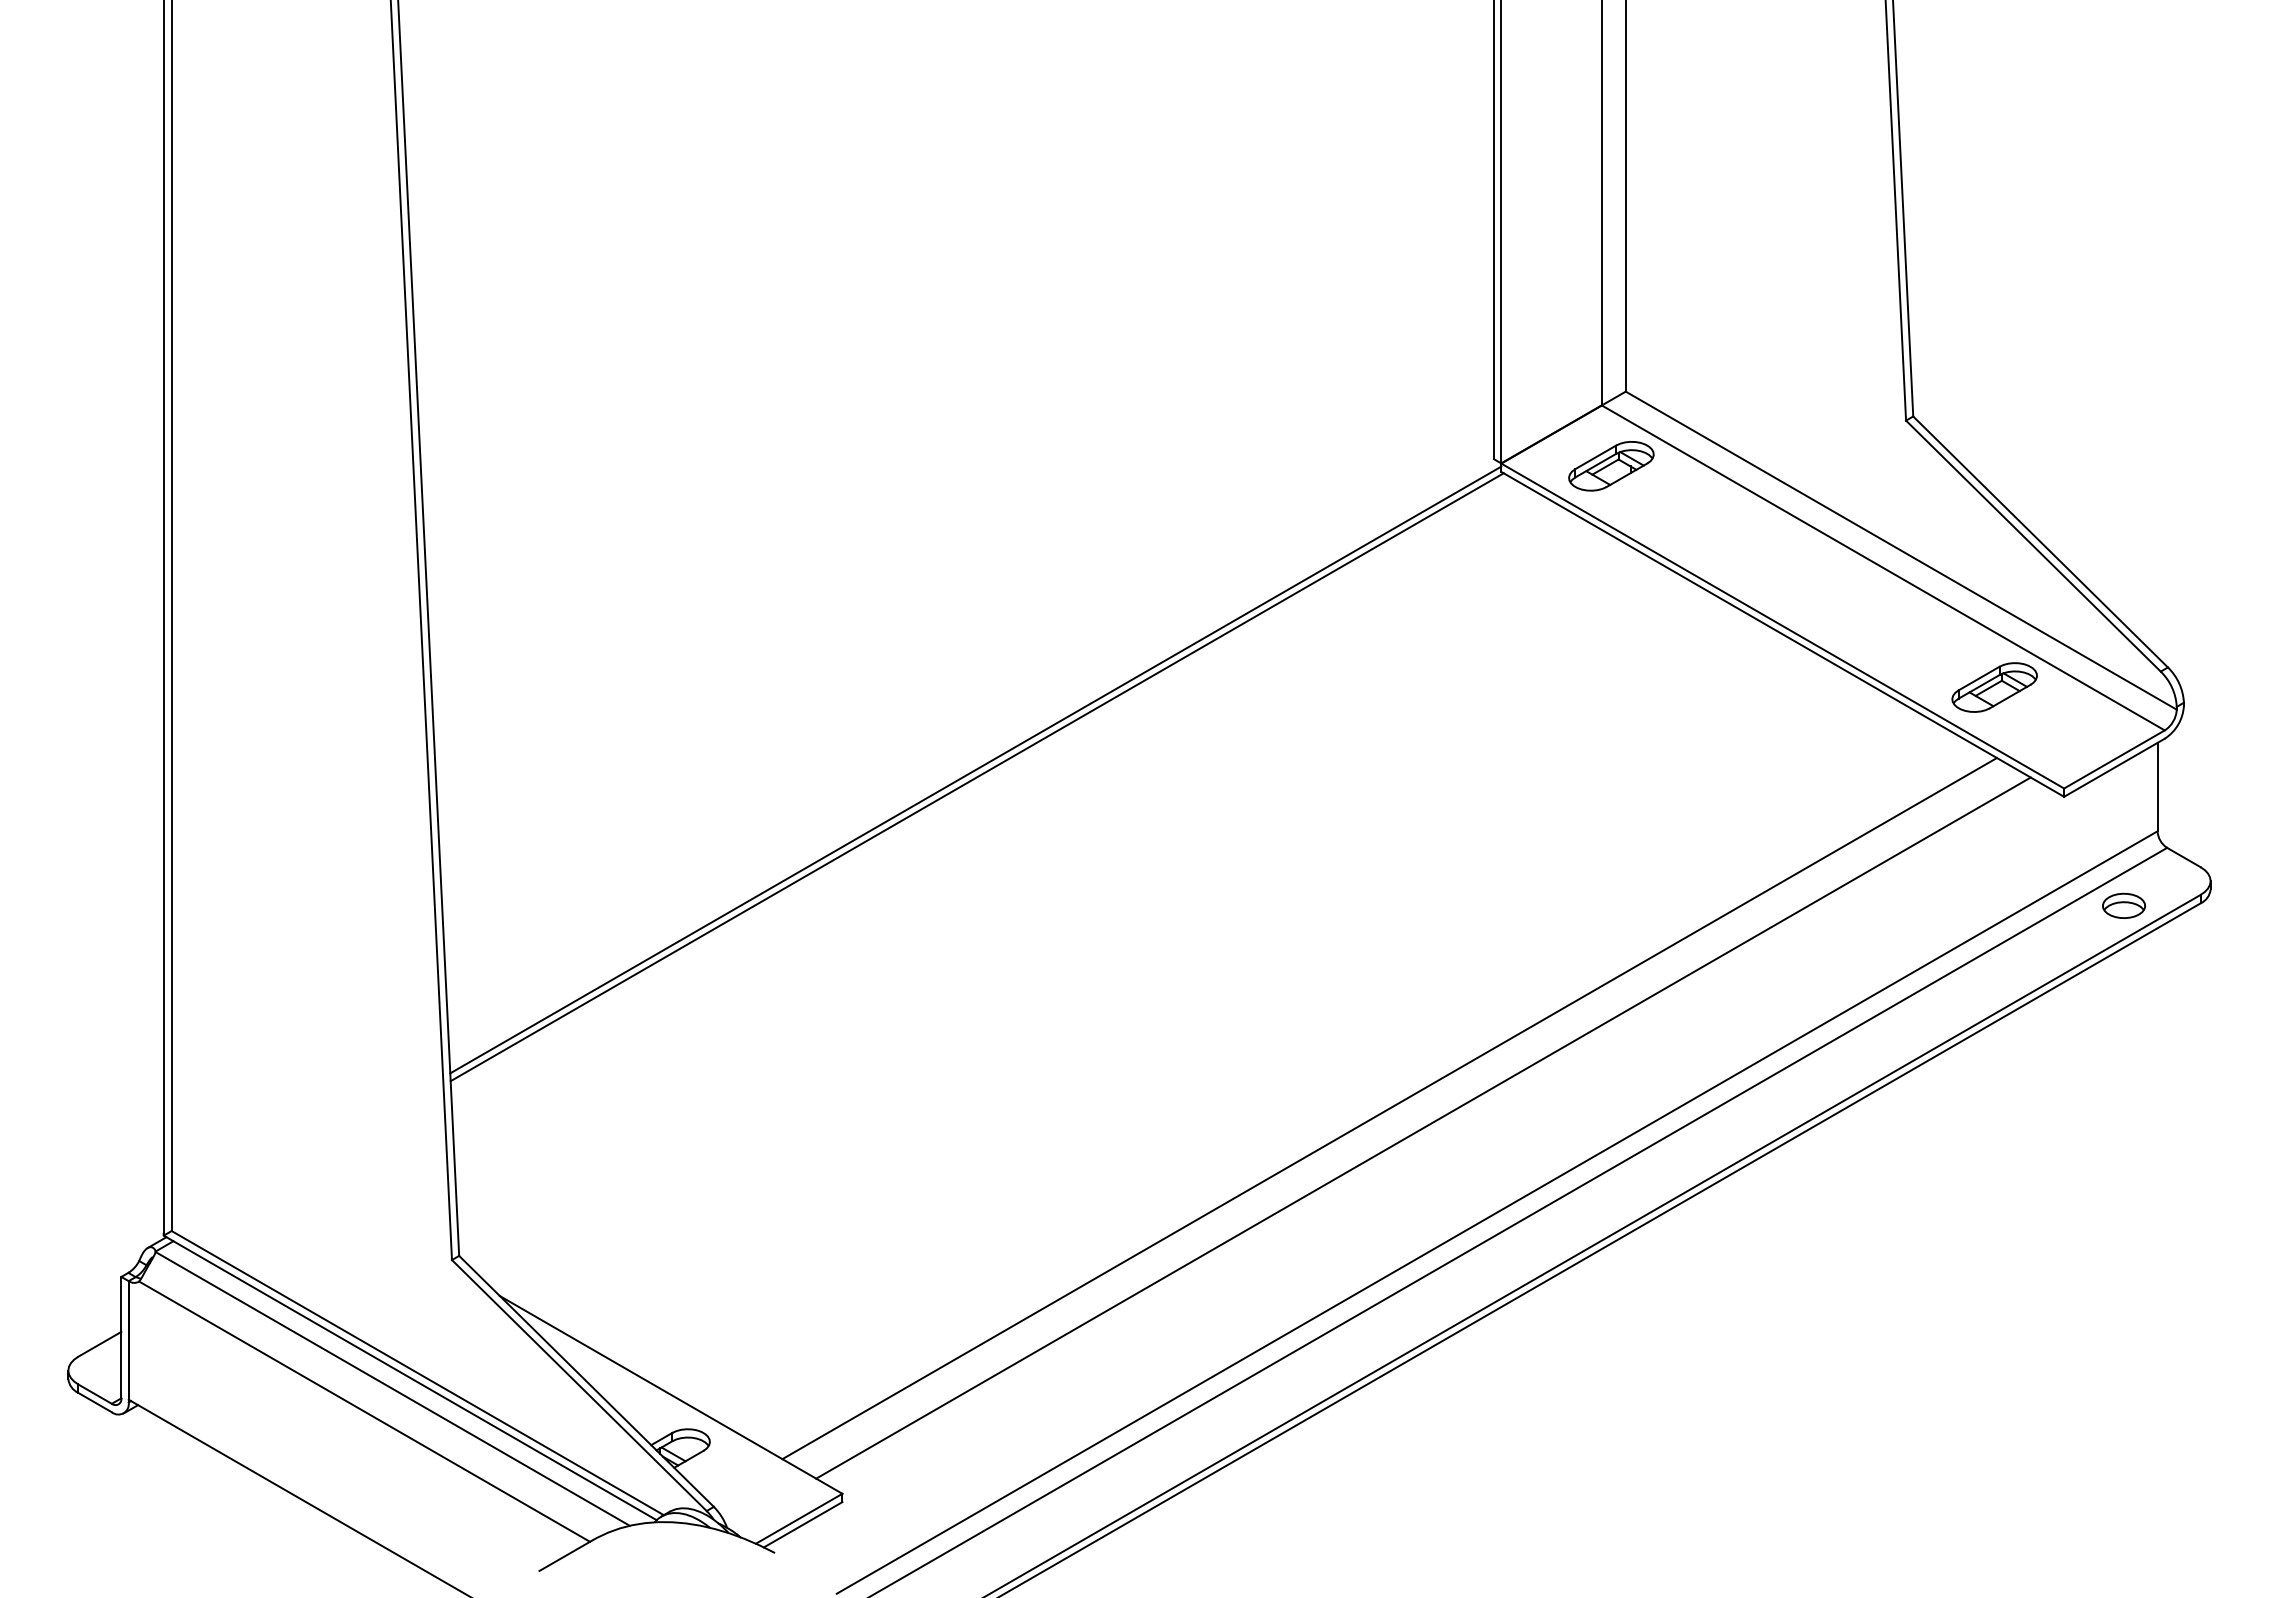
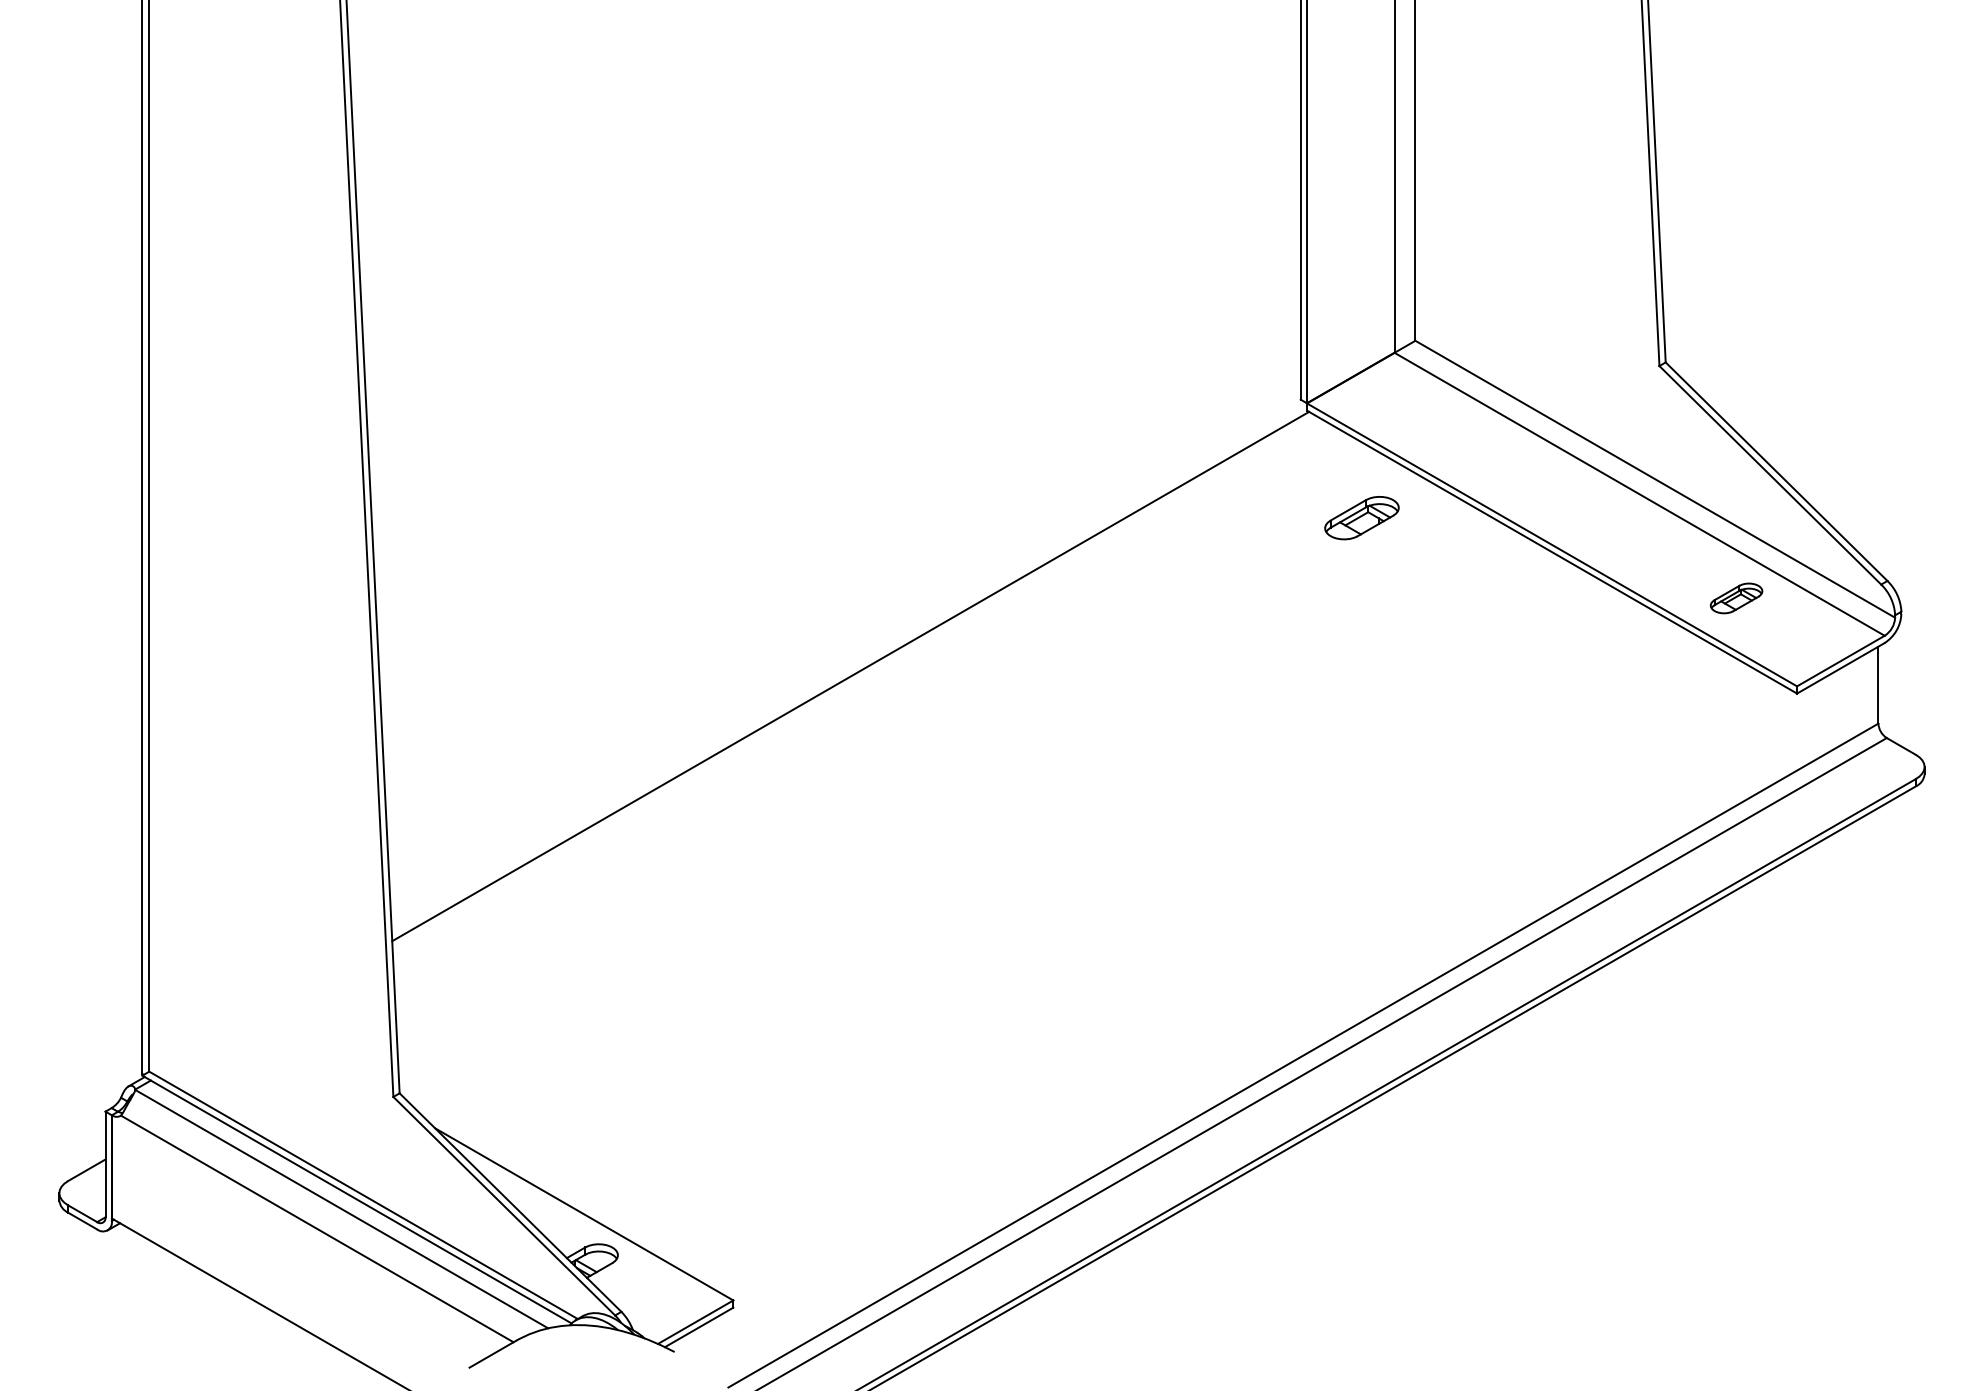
part: (1611, 466) -> (1362, 518), moved
part: (1994, 687) -> (1736, 598), size x0.7
line: (975, 769) -> (849, 669), removed
part: (2124, 905) -> (1849, 788), removed
line: (1389, 1108) -> (1209, 964), removed
line: (1423, 1127) -> (1239, 981), removed

